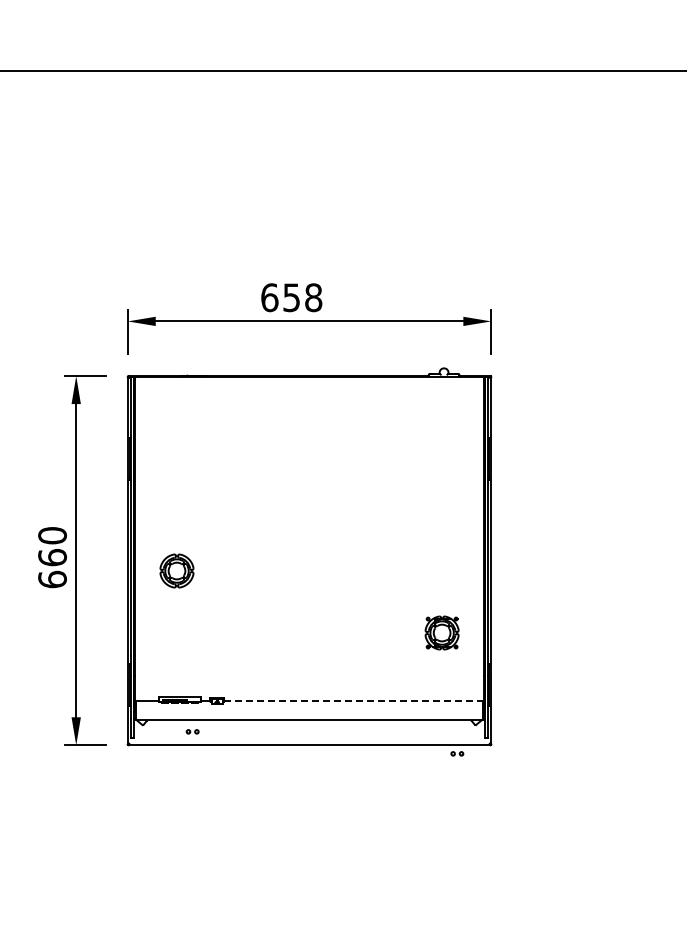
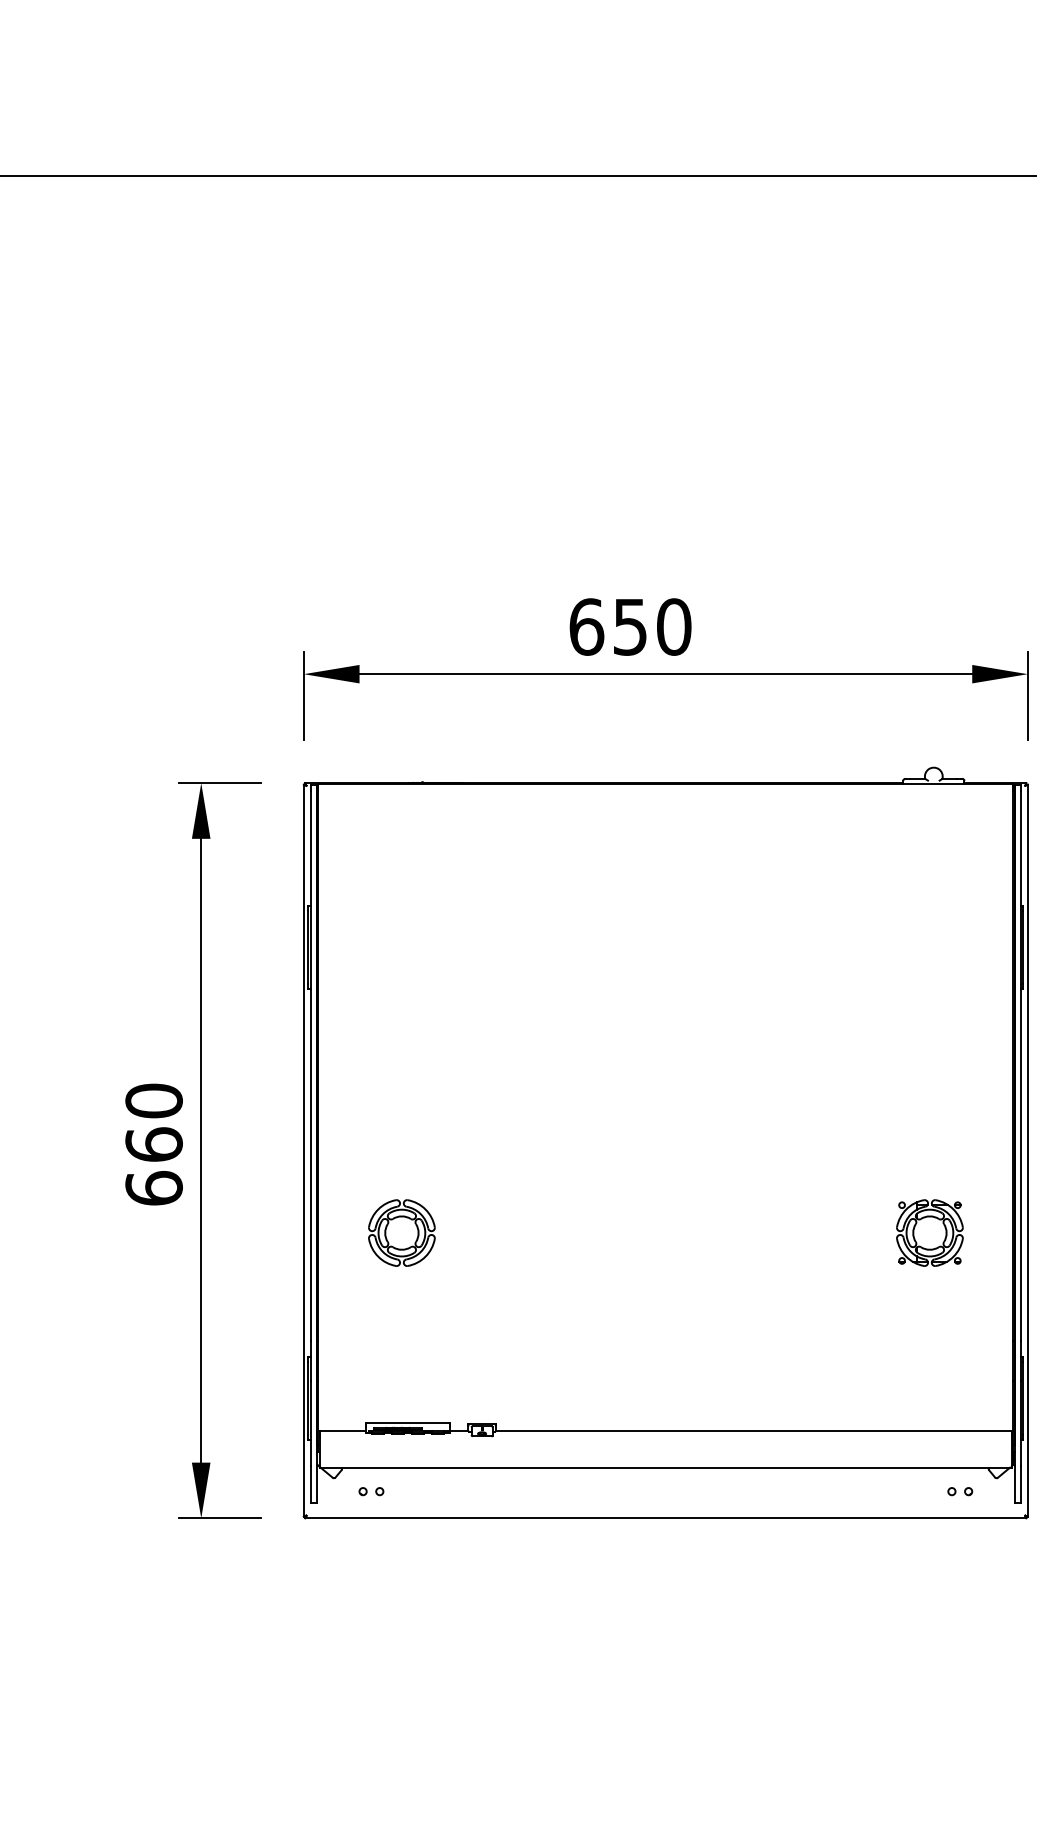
text: (313, 297) -> (673, 626), 658 -> 650
part: (176, 570) -> (400, 1232), moved
part: (441, 632) -> (928, 1232), moved
line: (354, 701) -> (755, 1431), dashed -> solid
part: (192, 731) -> (371, 1490), moved
part: (457, 753) -> (960, 1490), moved

